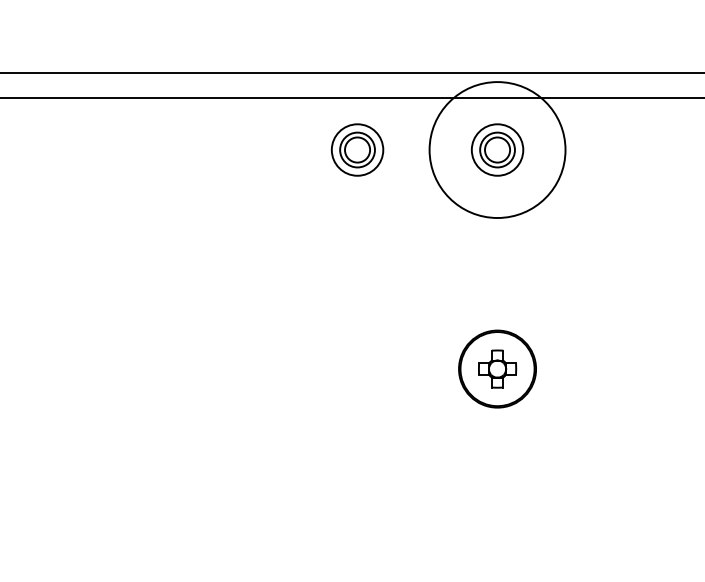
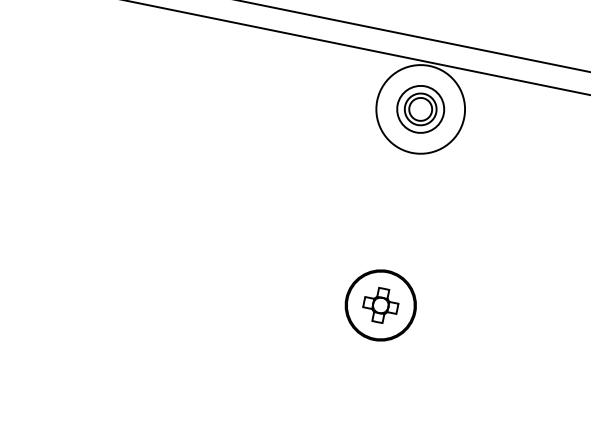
part: (357, 149) -> (295, 83), removed
circle: (497, 149) -> (420, 108), size x0.71

